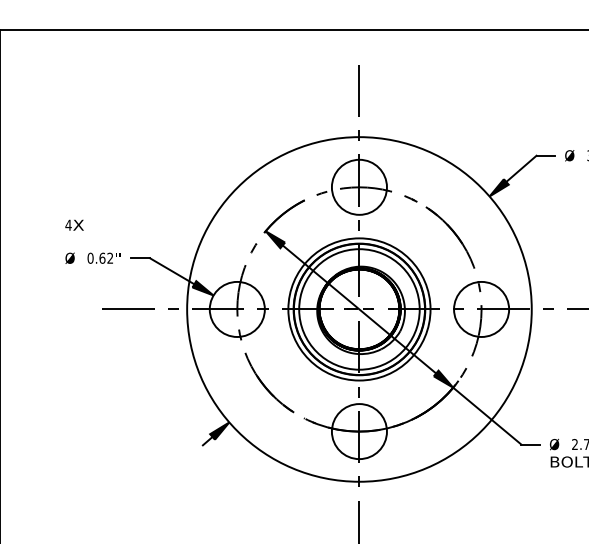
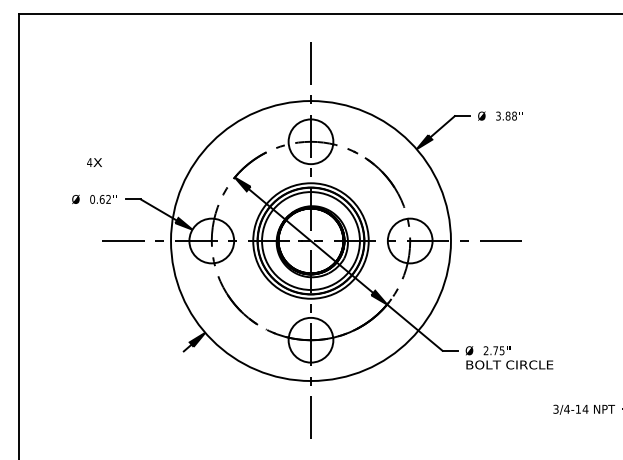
text: (74, 225) -> (94, 162), moved

